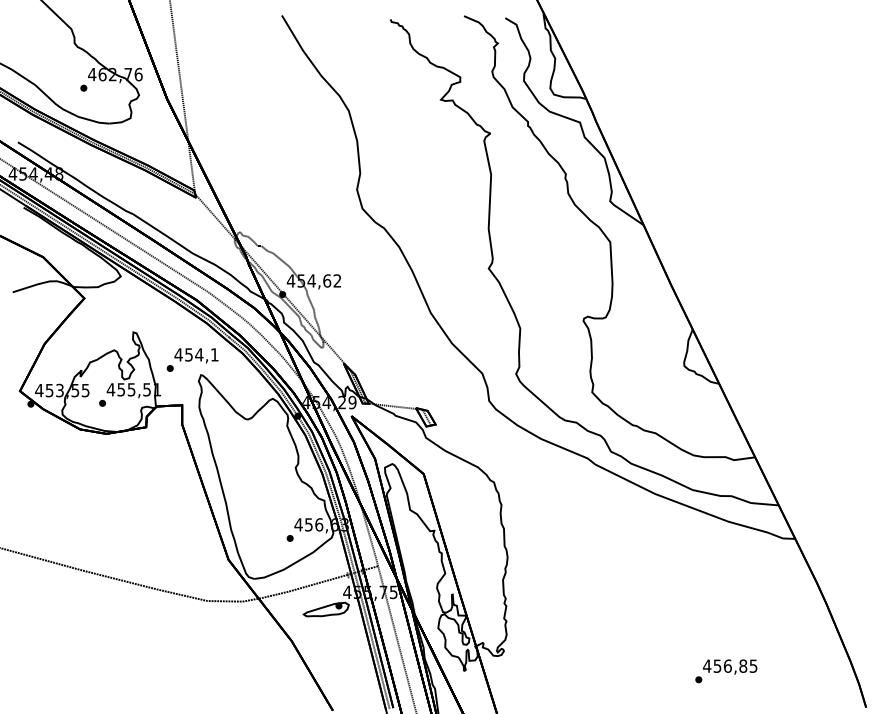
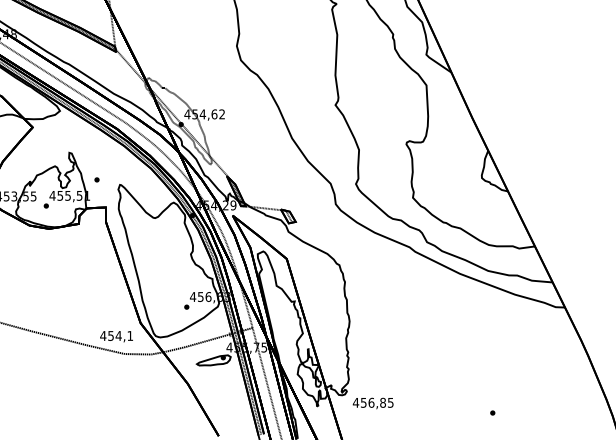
text: (196, 355) -> (116, 336), moved
text: (730, 666) -> (373, 403), moved

